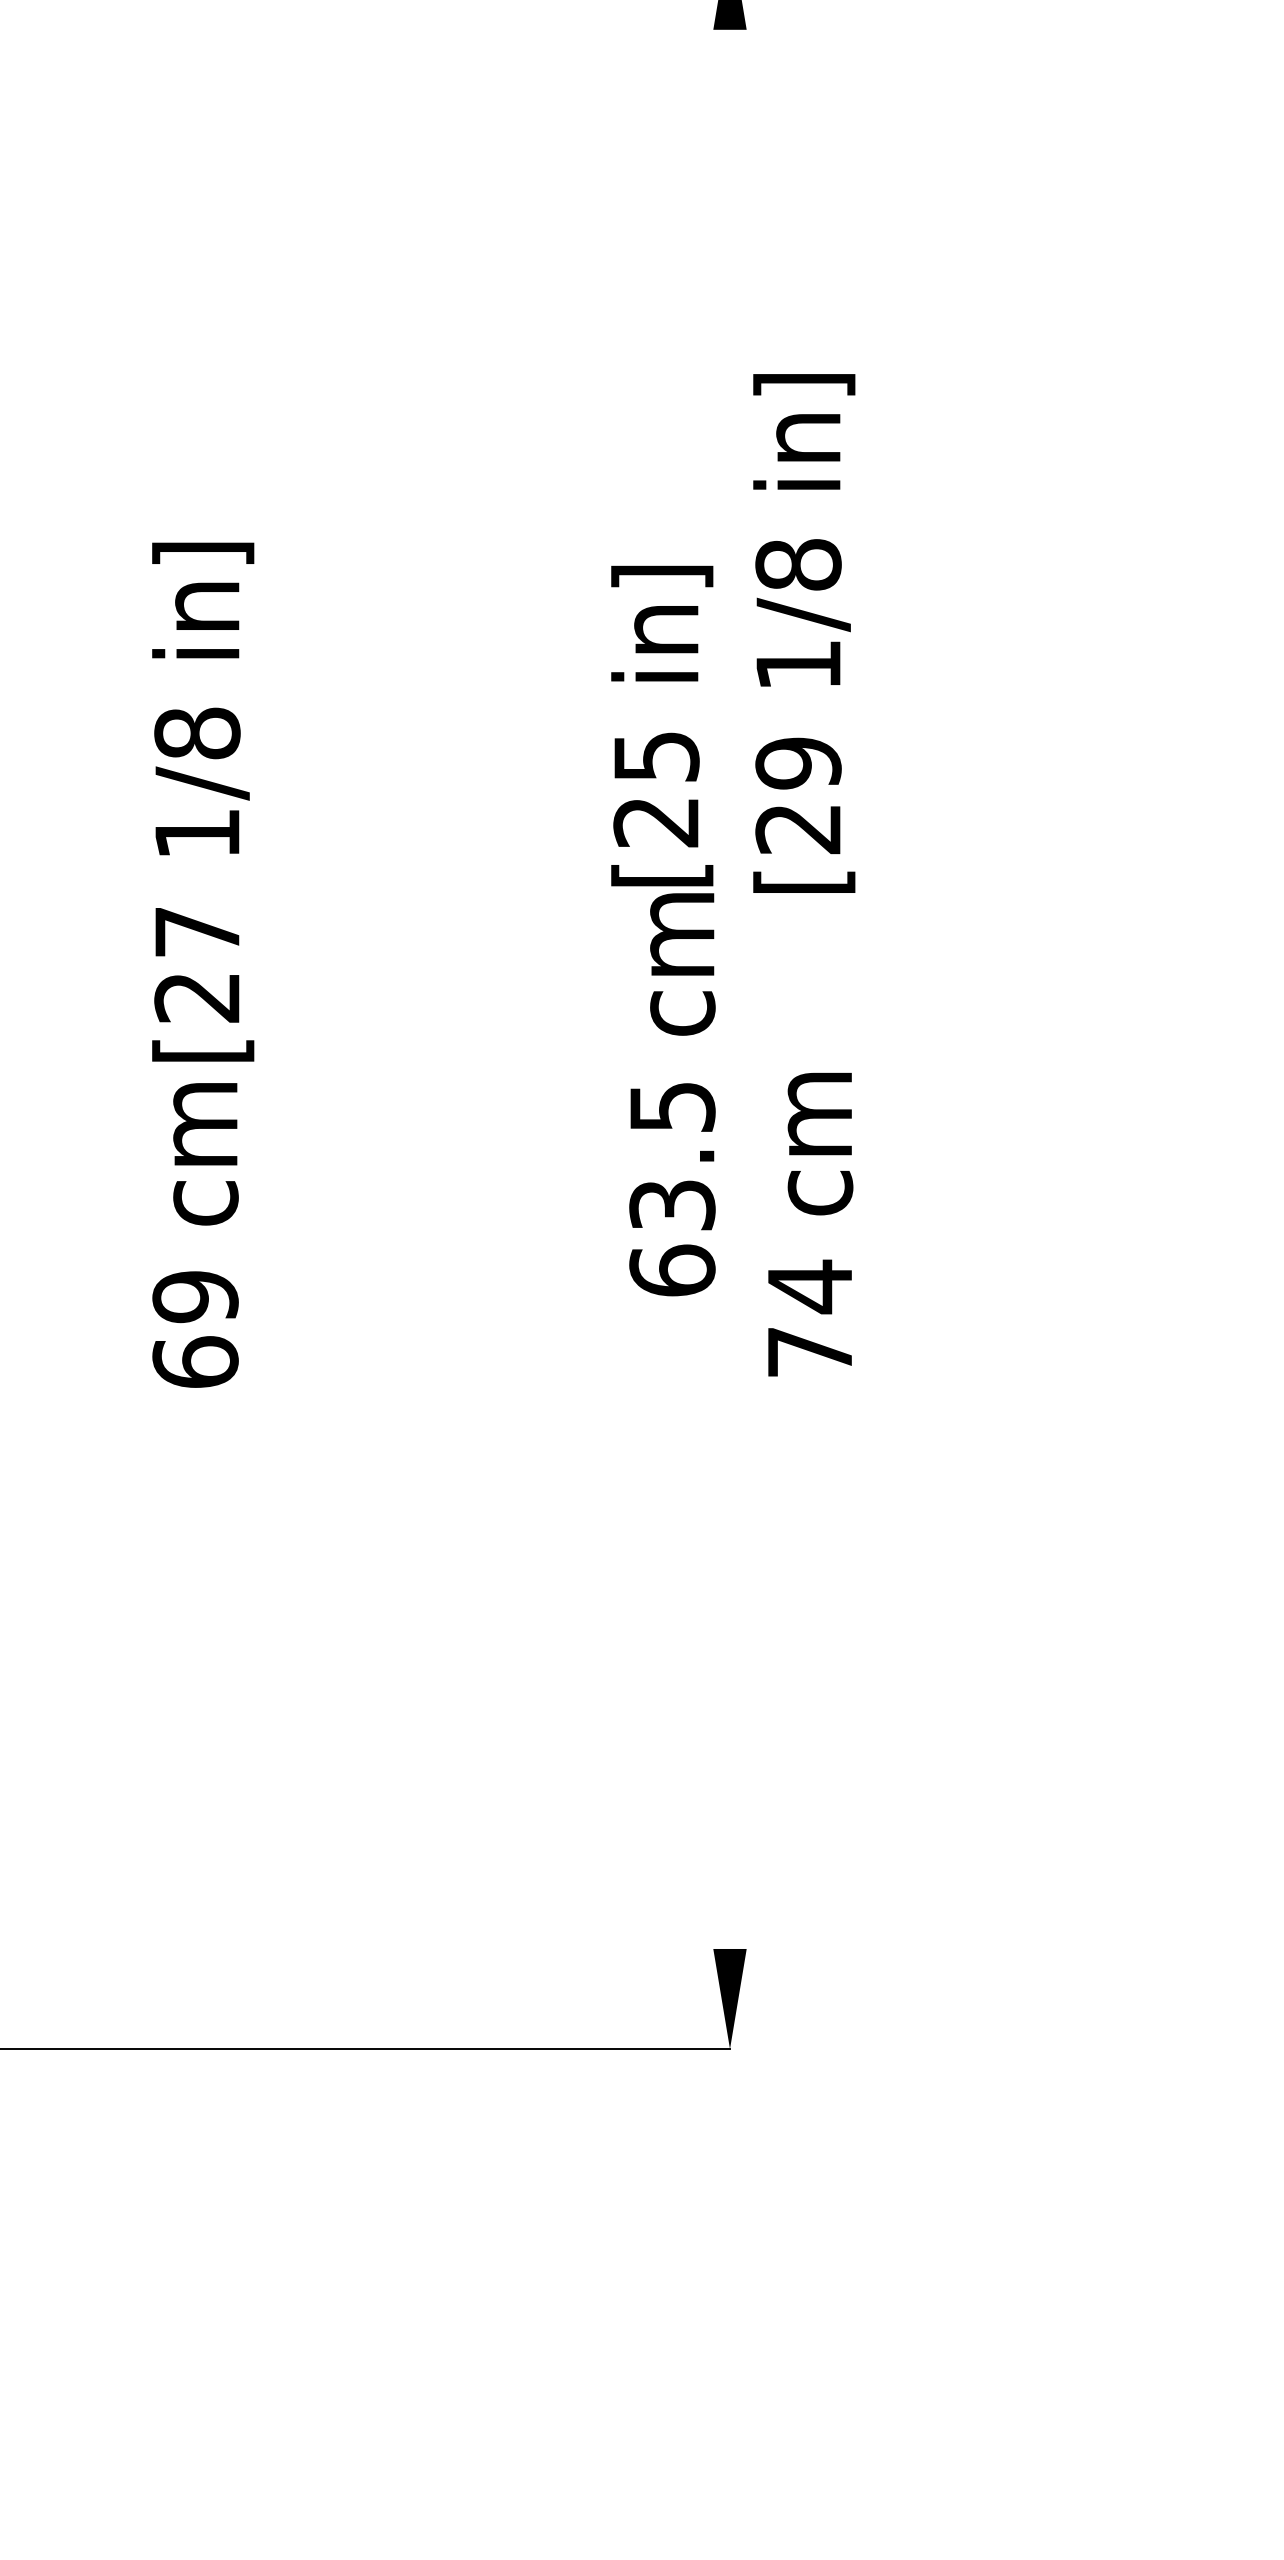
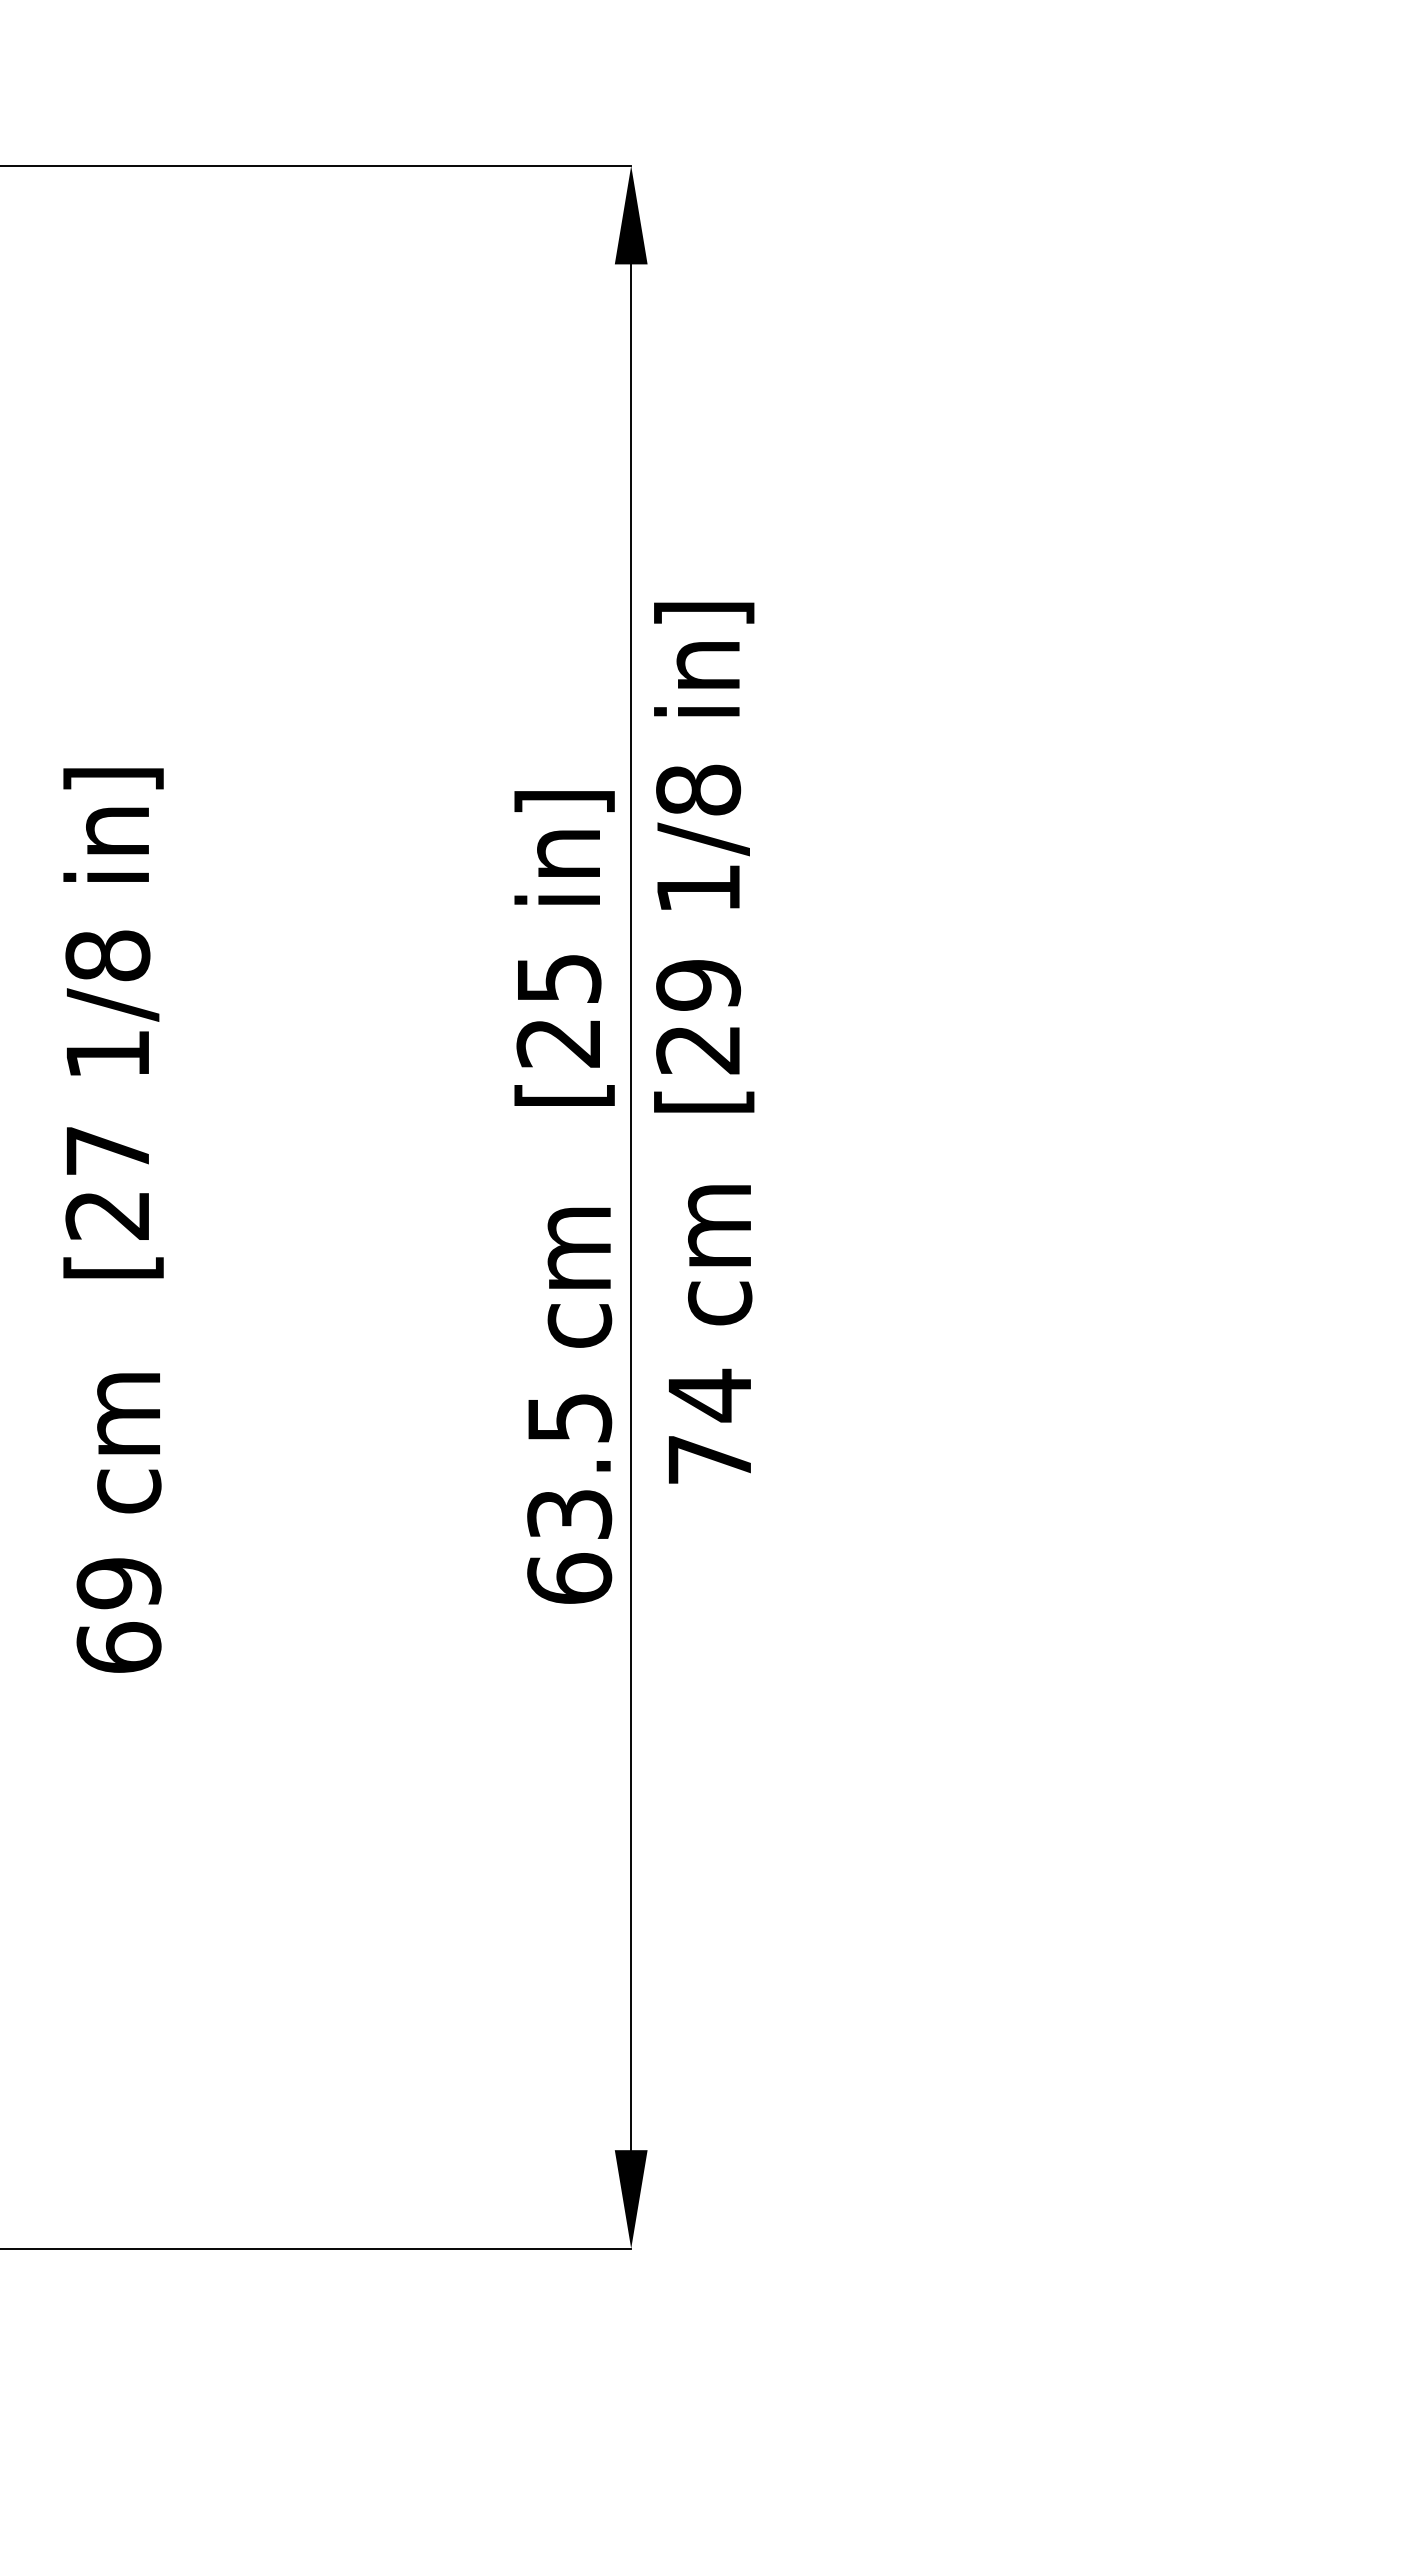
line: (730, 989) -> (631, 1207), added
text: (672, 1094) -> (569, 1405), moved
text: (810, 1224) -> (710, 1334), moved
text: (194, 1234) -> (118, 1522), moved

